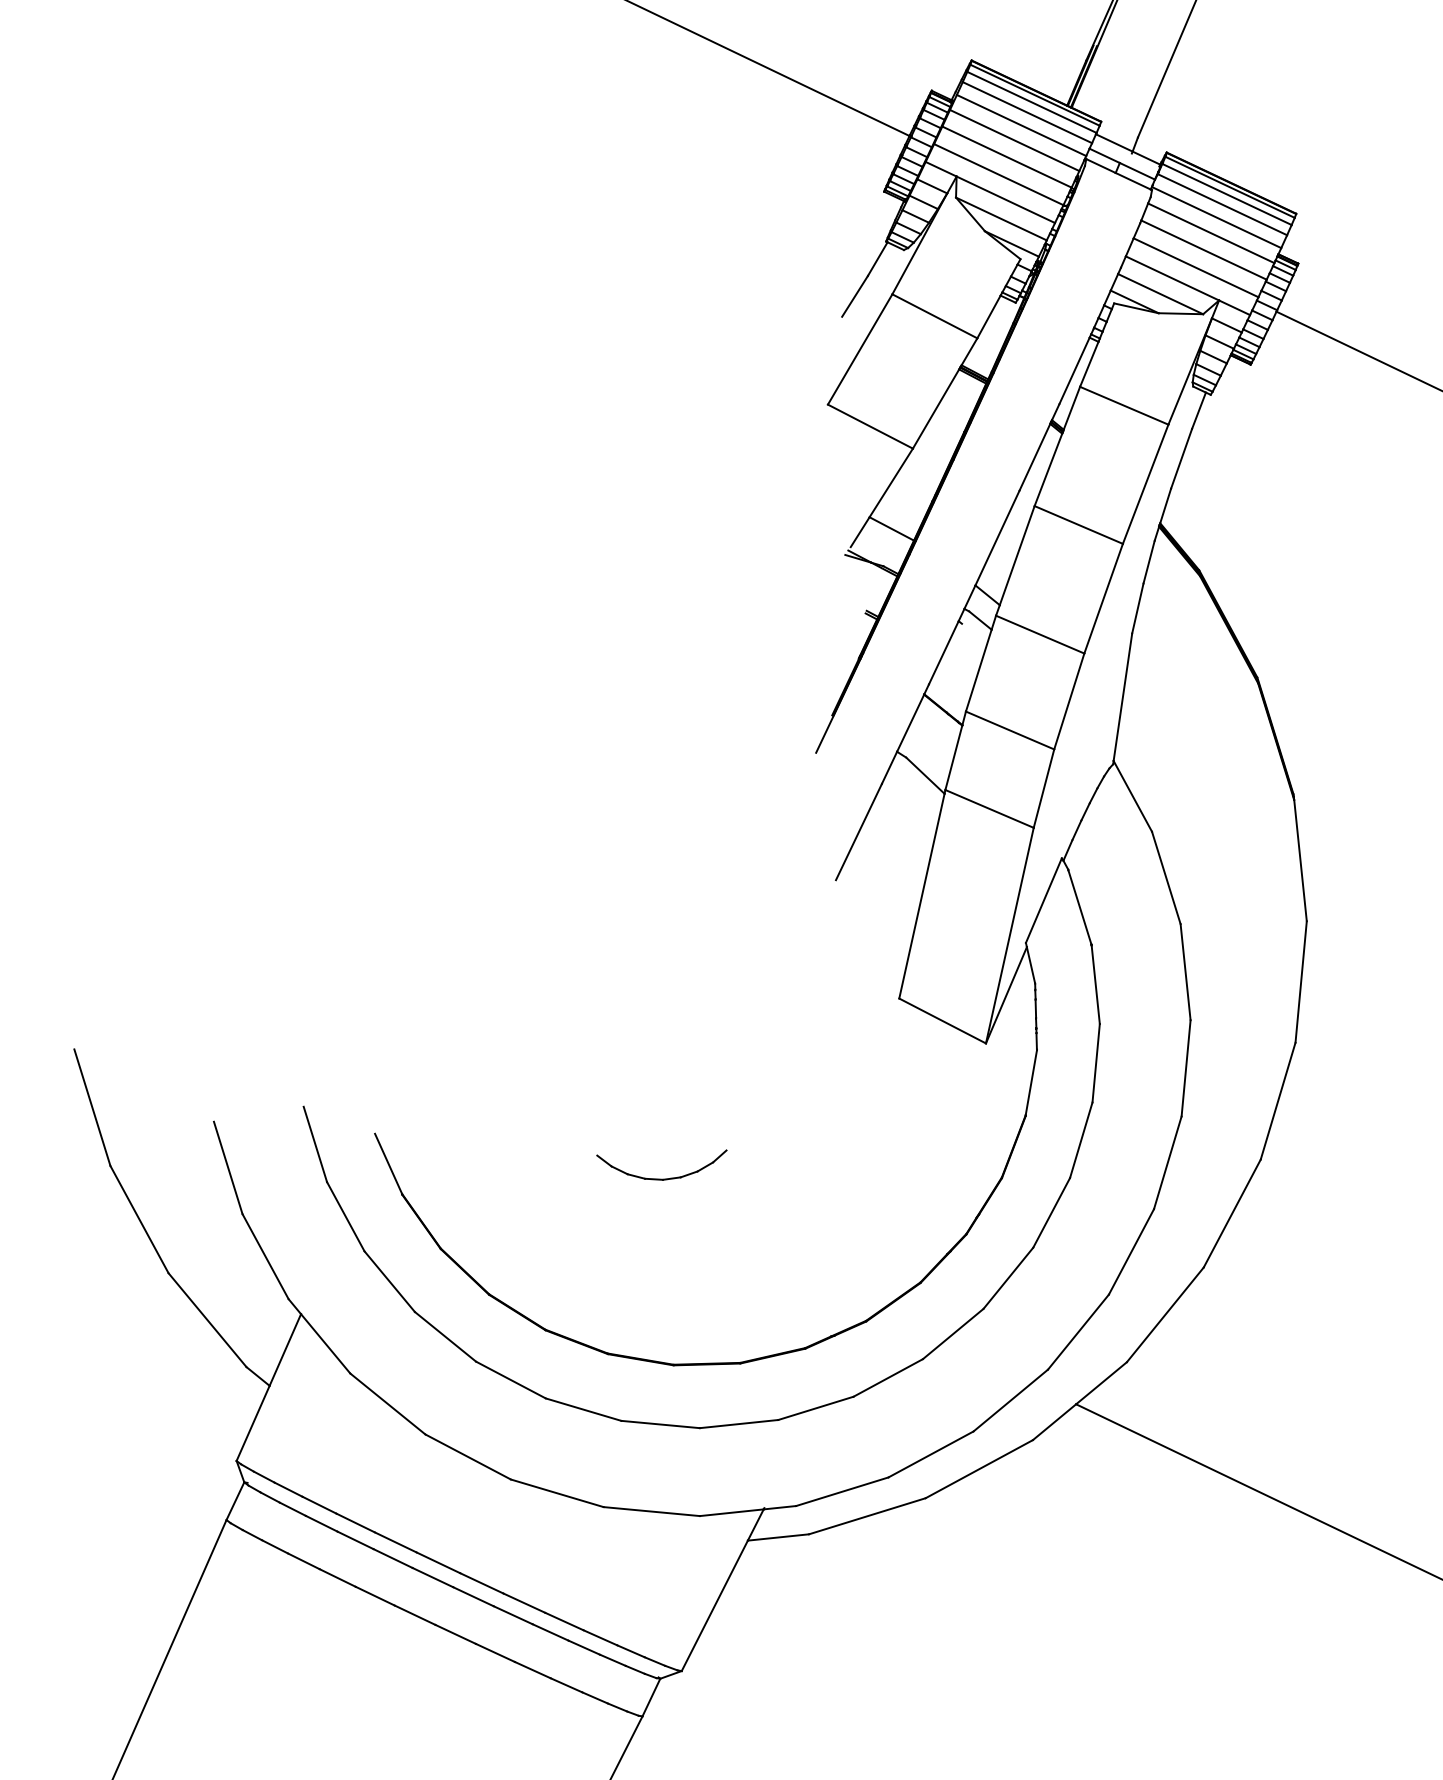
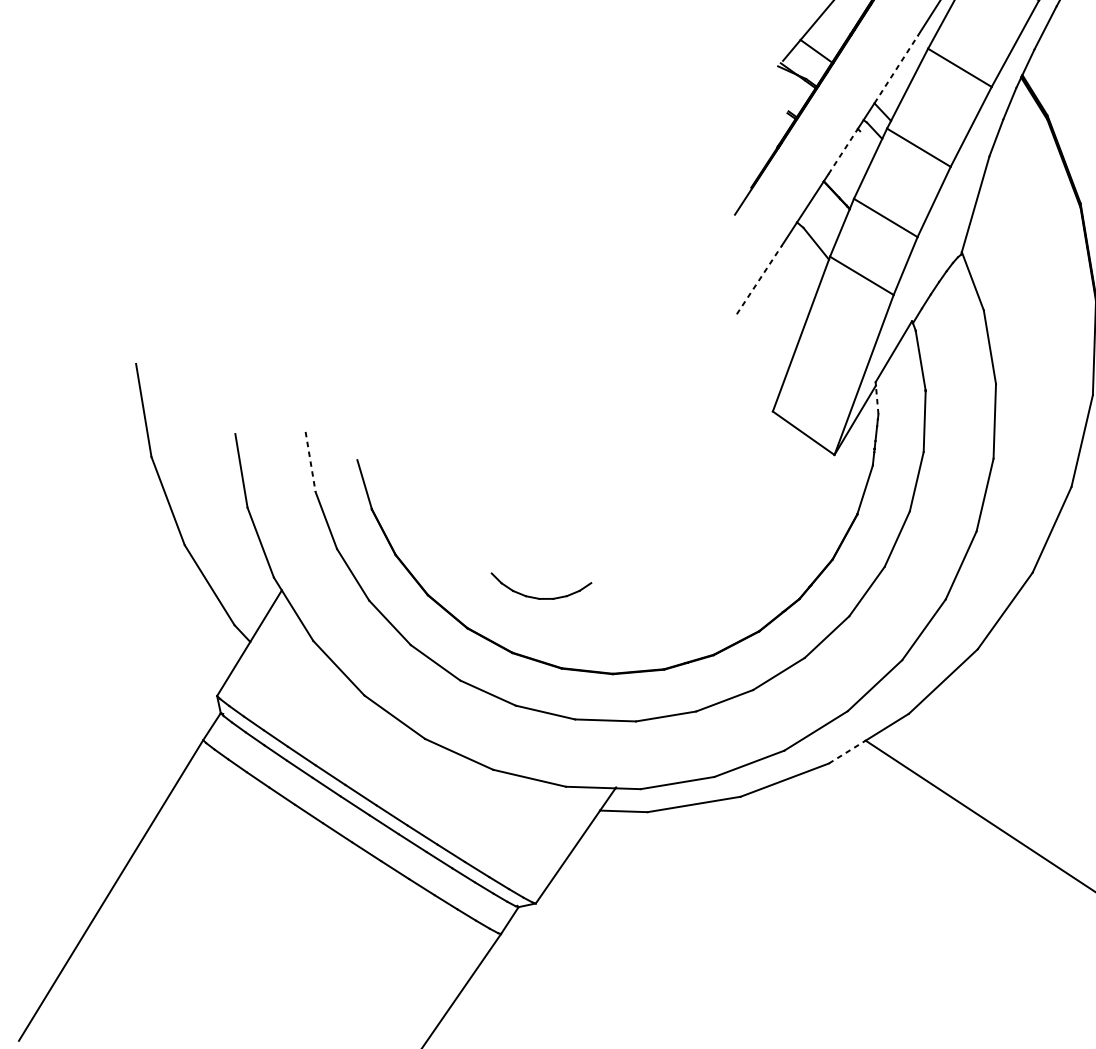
line: (997, 537) -> (896, 68), solid -> dashed
line: (943, 652) -> (842, 151), solid -> dashed
line: (859, 831) -> (759, 279), solid -> dashed
line: (1031, 965) -> (877, 400), solid -> dashed
line: (315, 1144) -> (310, 462), solid -> dashed
part: (661, 1178) -> (538, 597), moved
line: (1054, 1421) -> (847, 751), solid -> dashed

